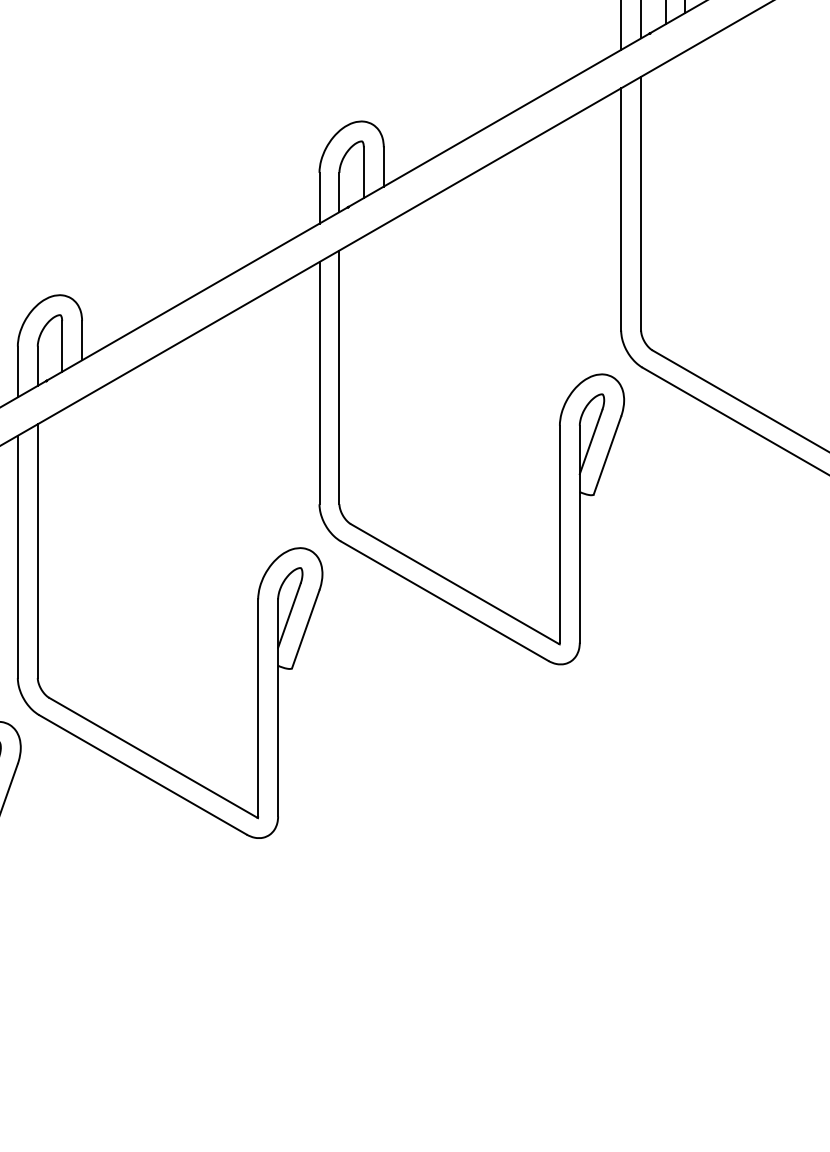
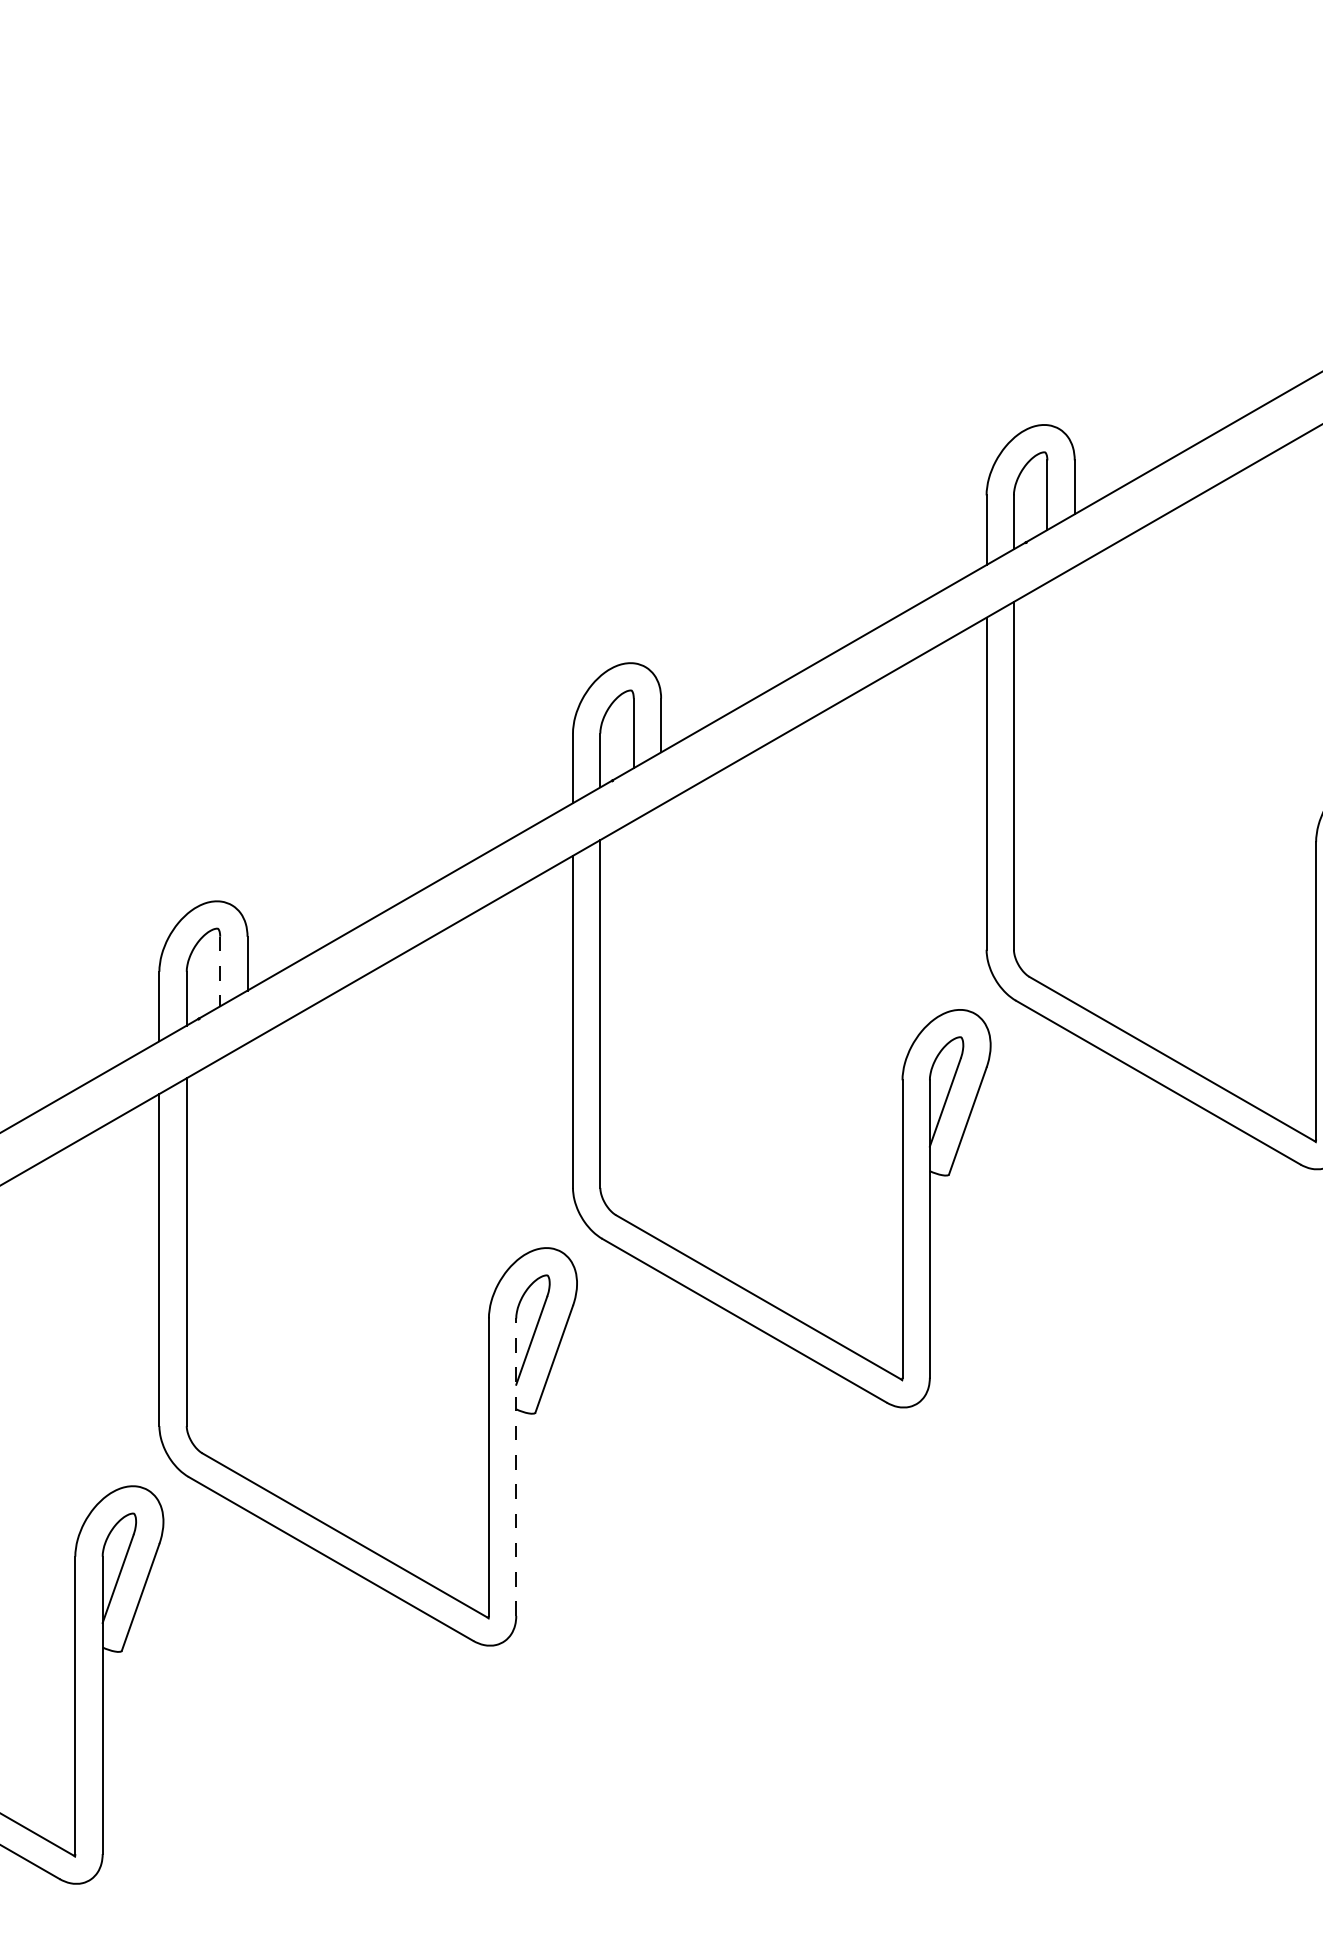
line: (62, 346) -> (220, 971), solid -> dashed
line: (278, 708) -> (516, 1467), solid -> dashed

